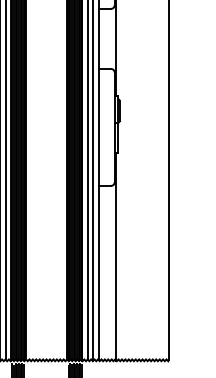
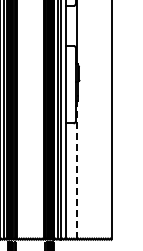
line: (117, 255) -> (77, 169), solid -> dashed

